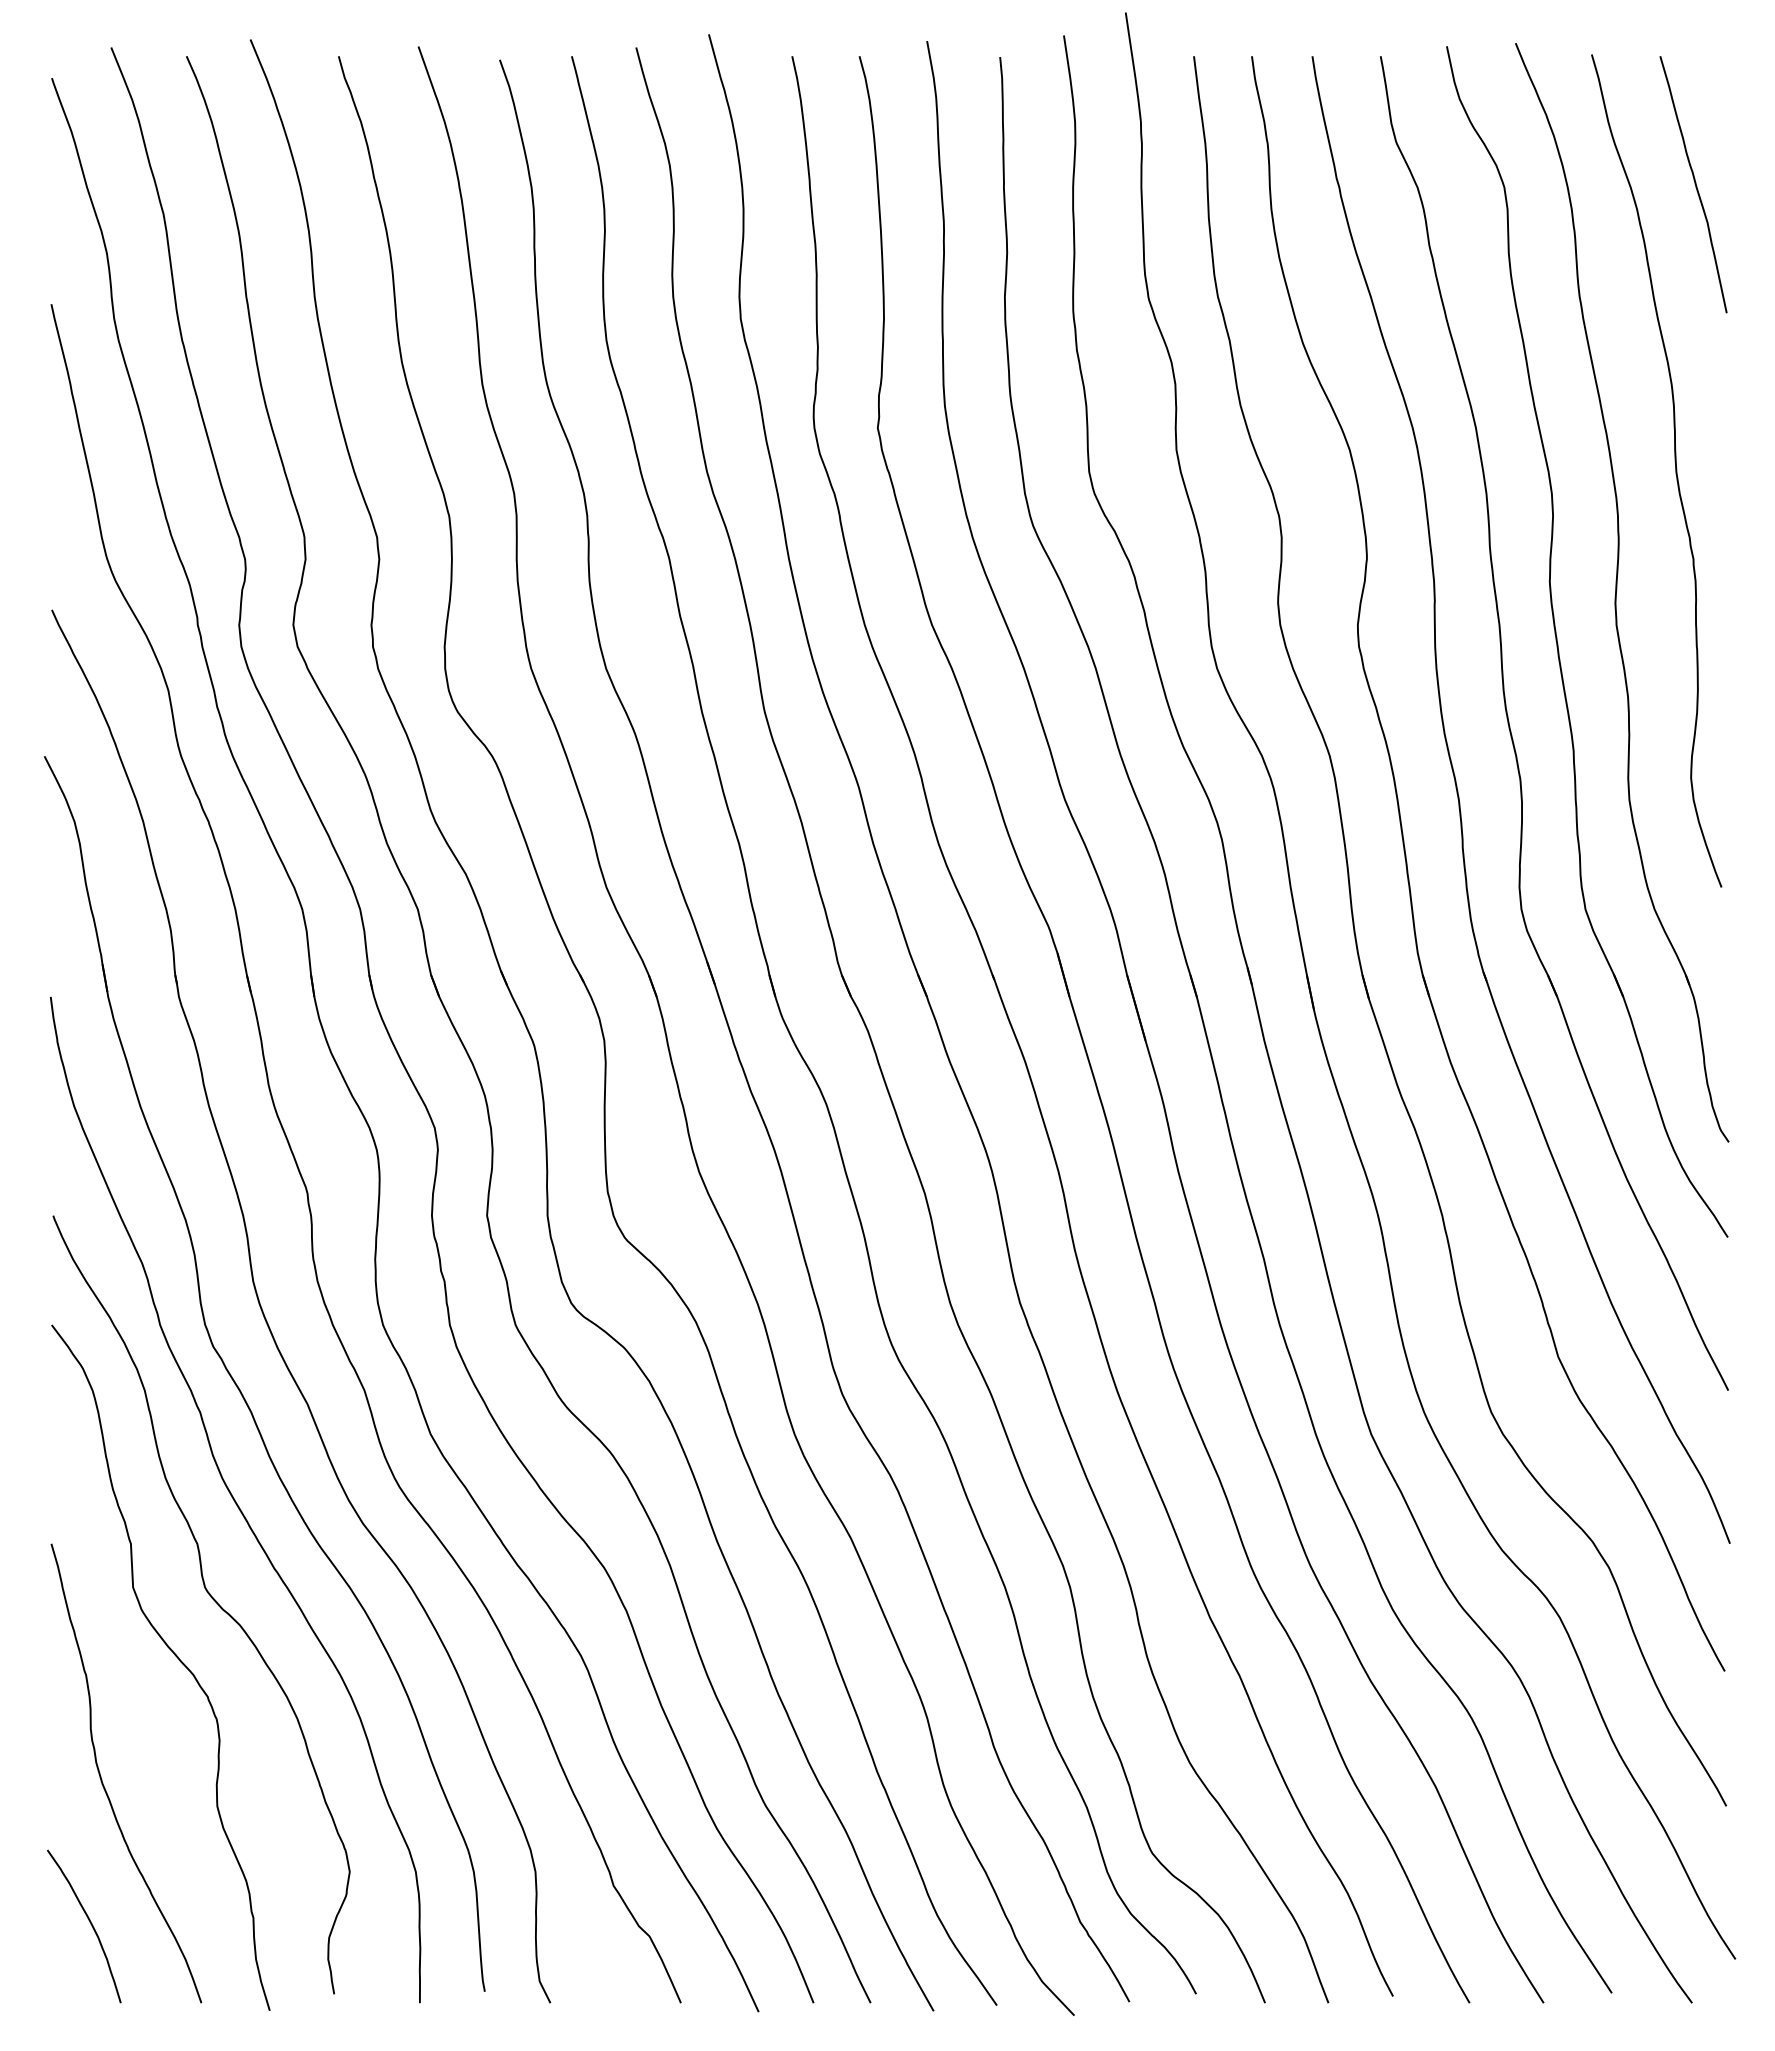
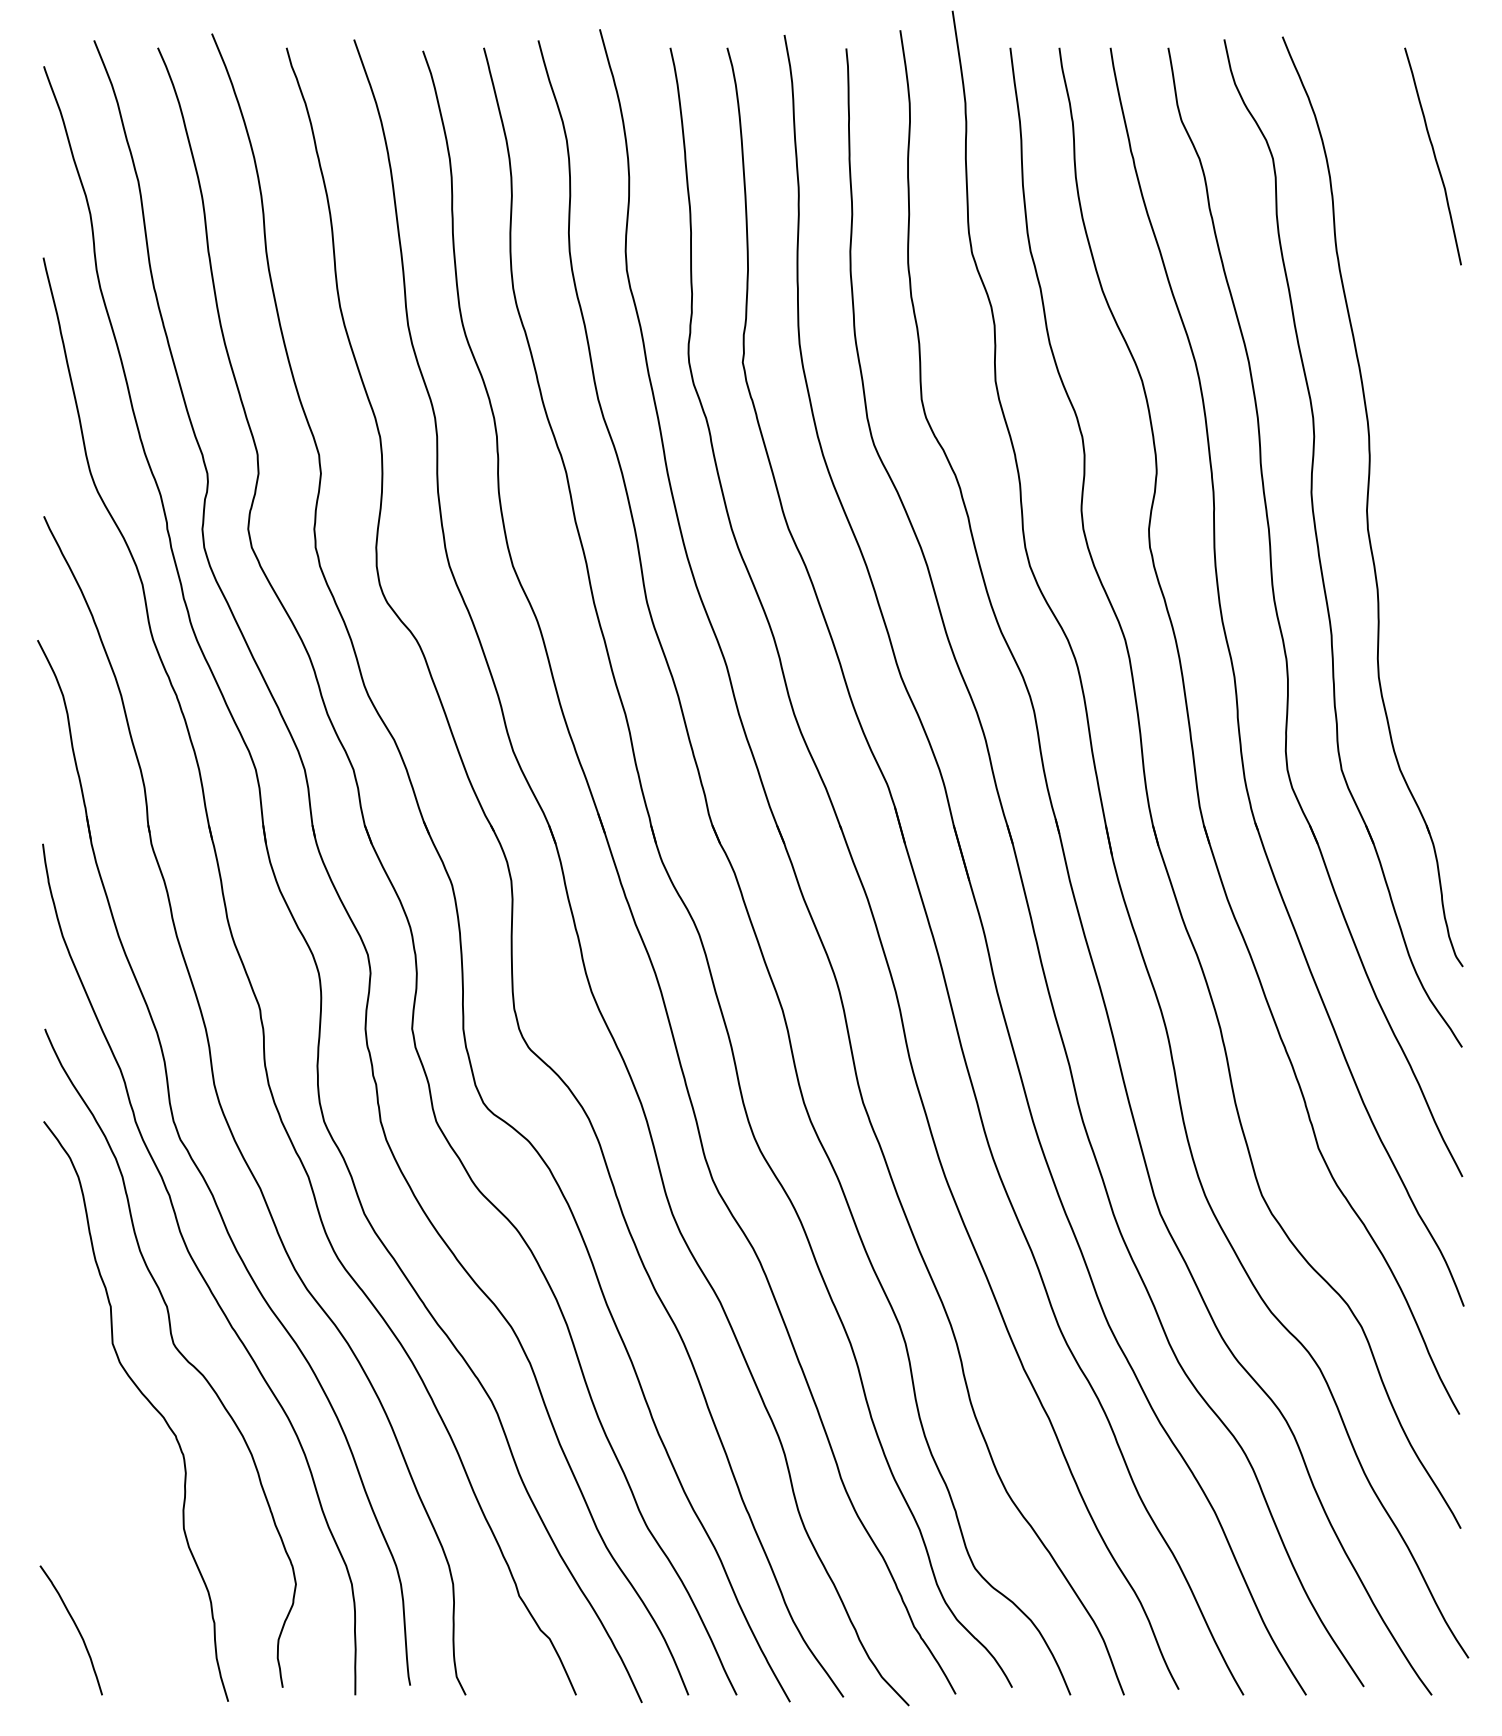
curve: (1675, 470) -> (1417, 398), removed
curve: (102, 1779) -> (86, 1506), removed

